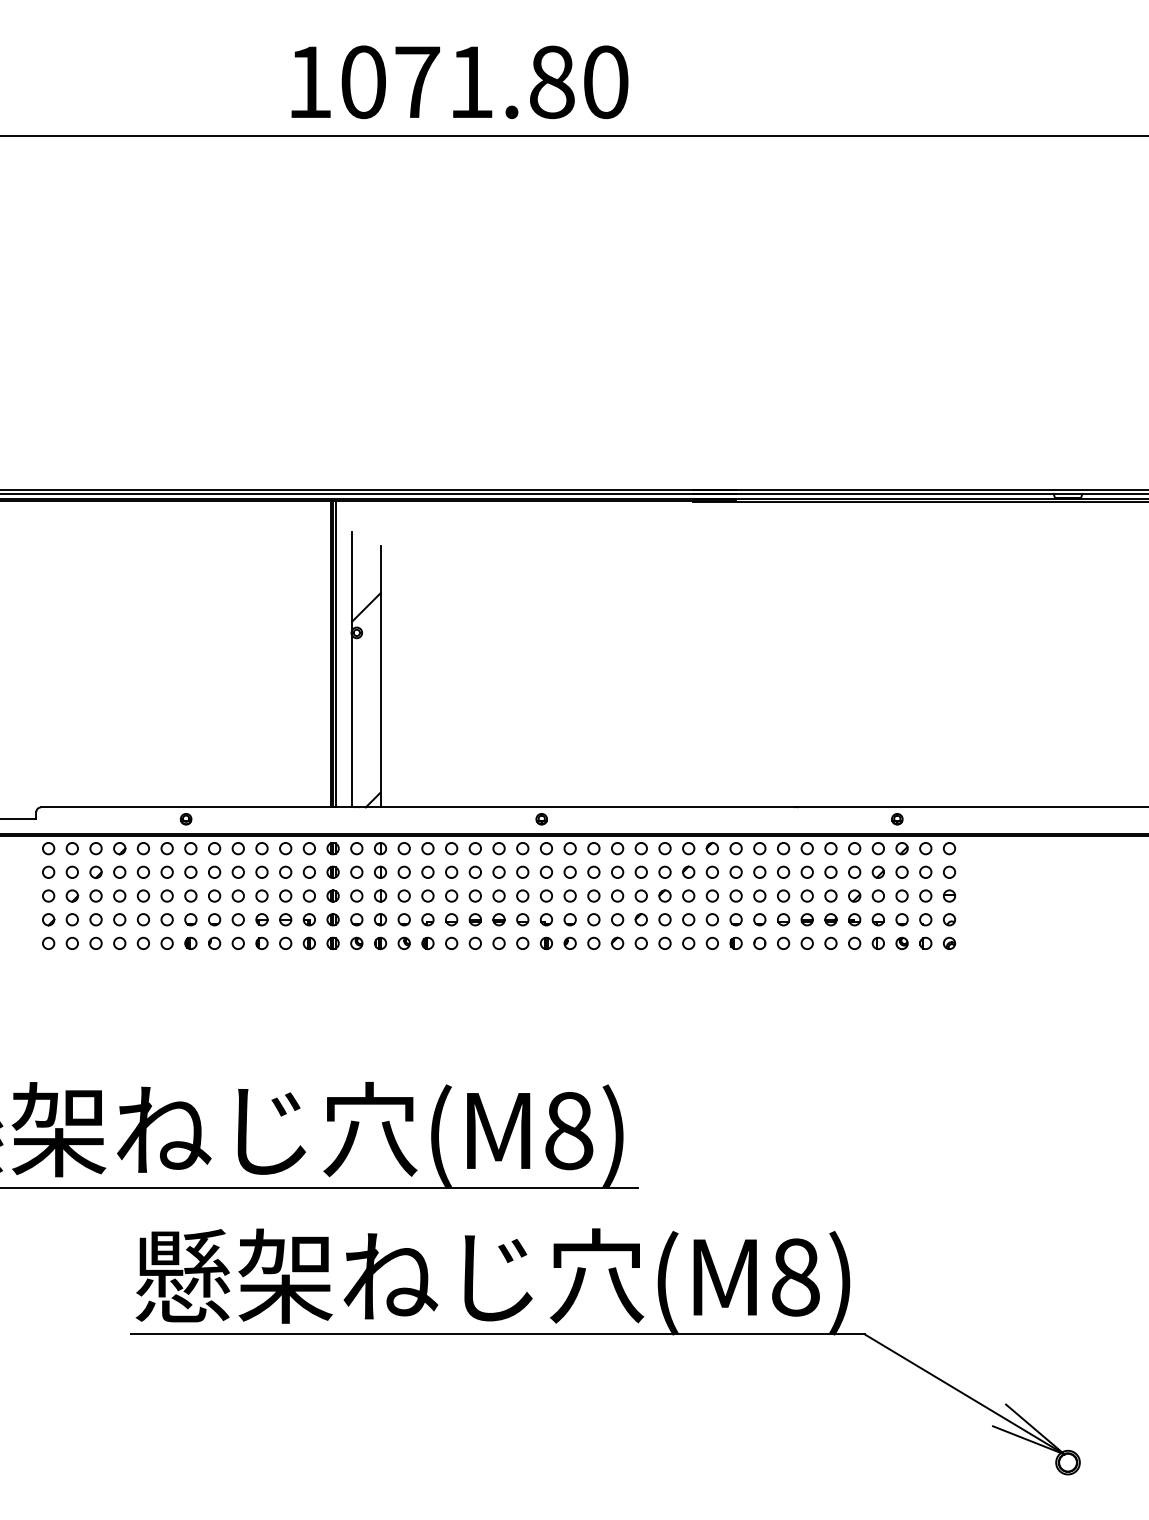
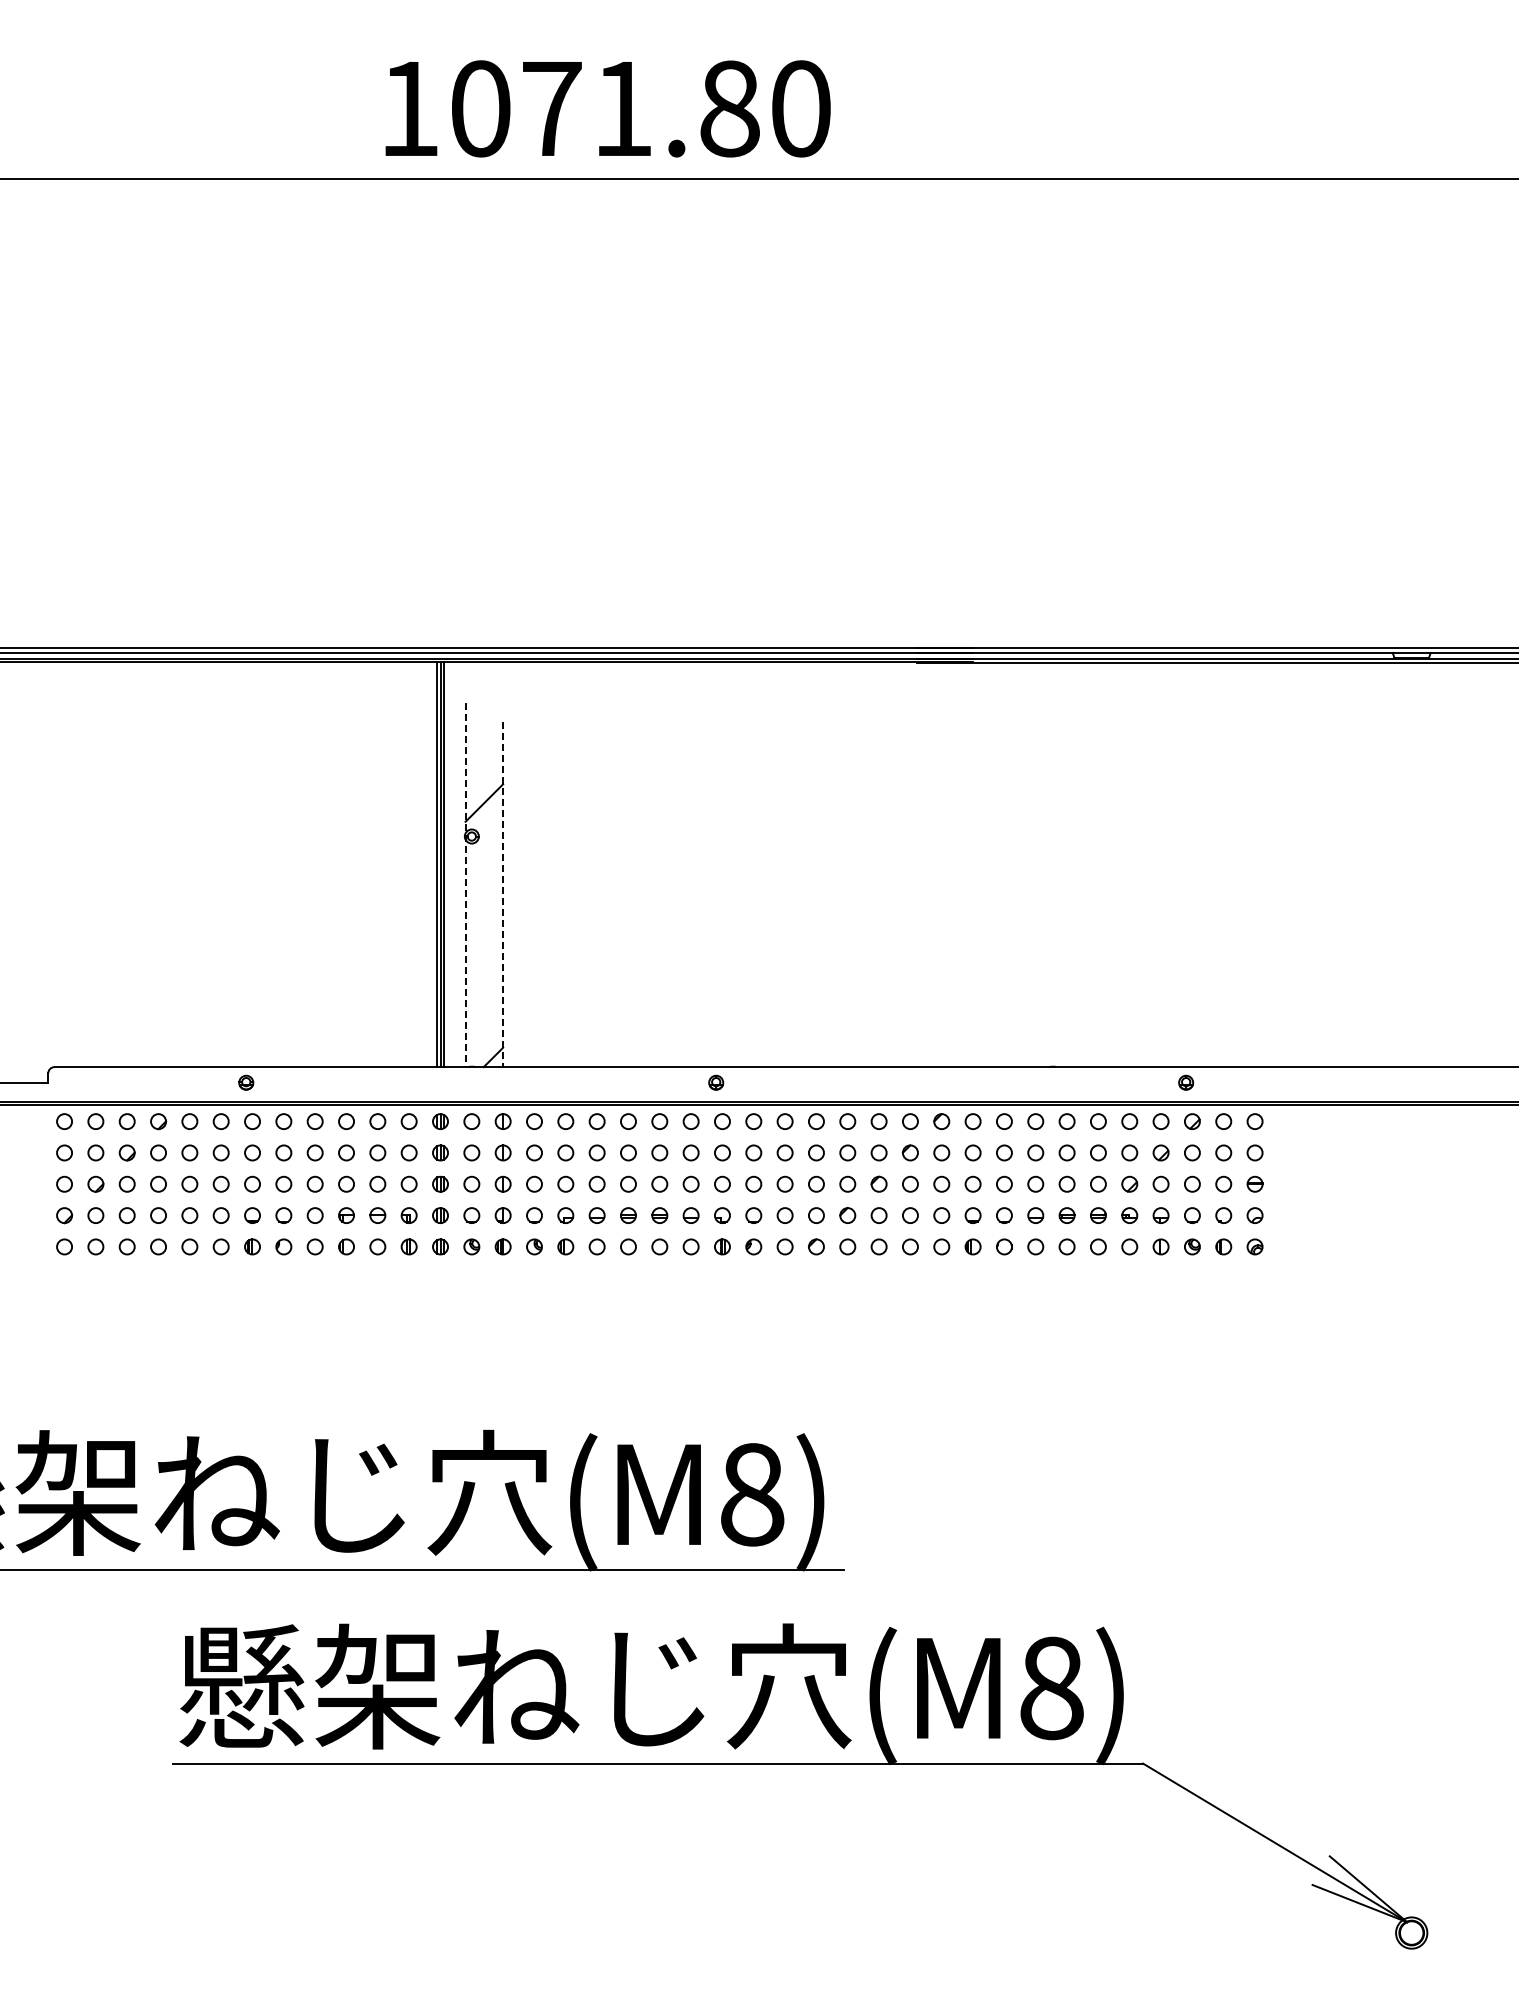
line: (352, 669) -> (465, 885), solid -> dashed
line: (380, 676) -> (503, 894), solid -> dashed

